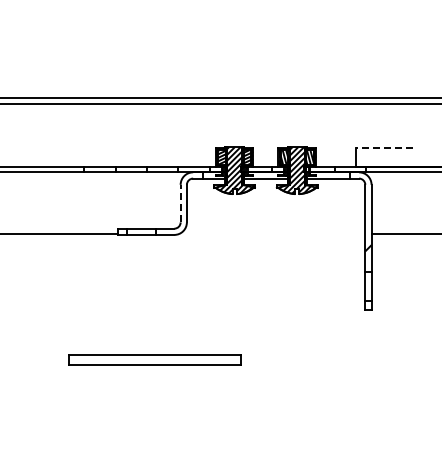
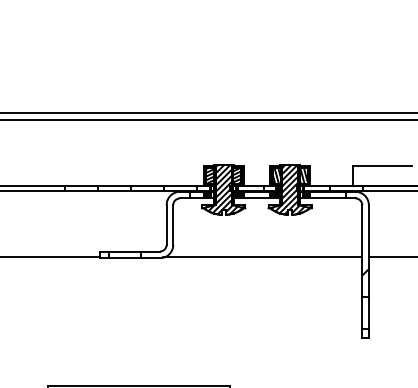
line: (383, 148) -> (381, 166), dashed -> solid
line: (180, 203) -> (166, 224), dashed -> solid
line: (271, 234) -> (262, 257), added

